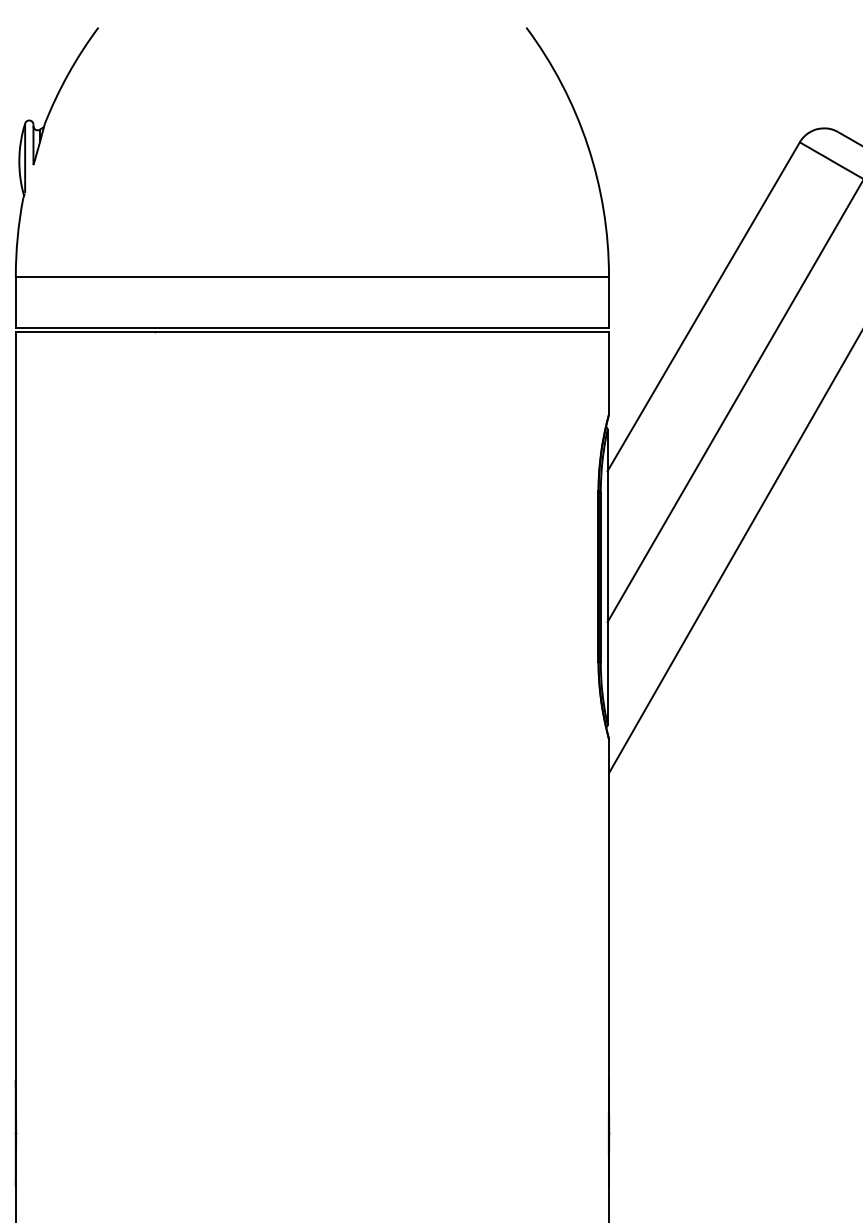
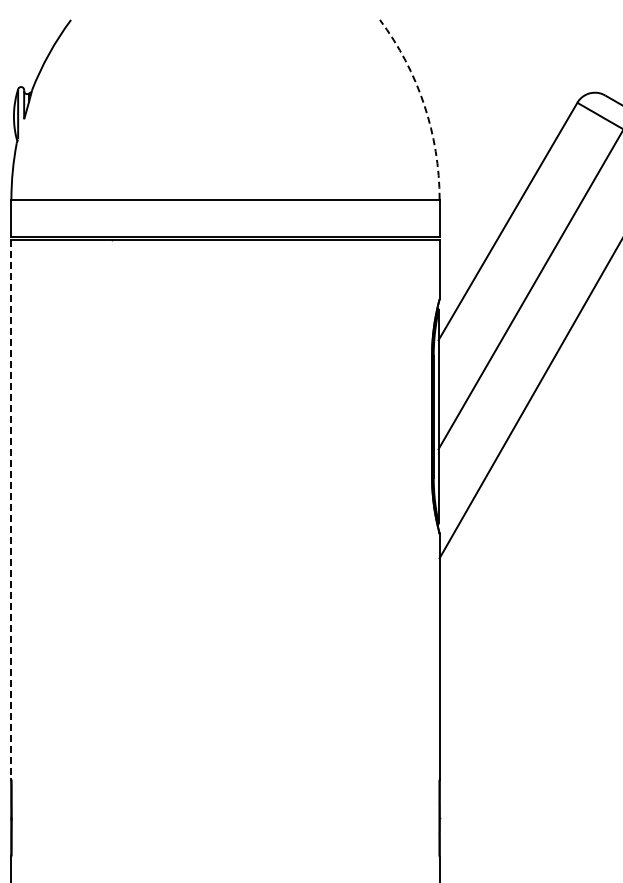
arc: (588, 146) -> (424, 105), solid -> dashed
line: (15, 705) -> (11, 509), solid -> dashed

